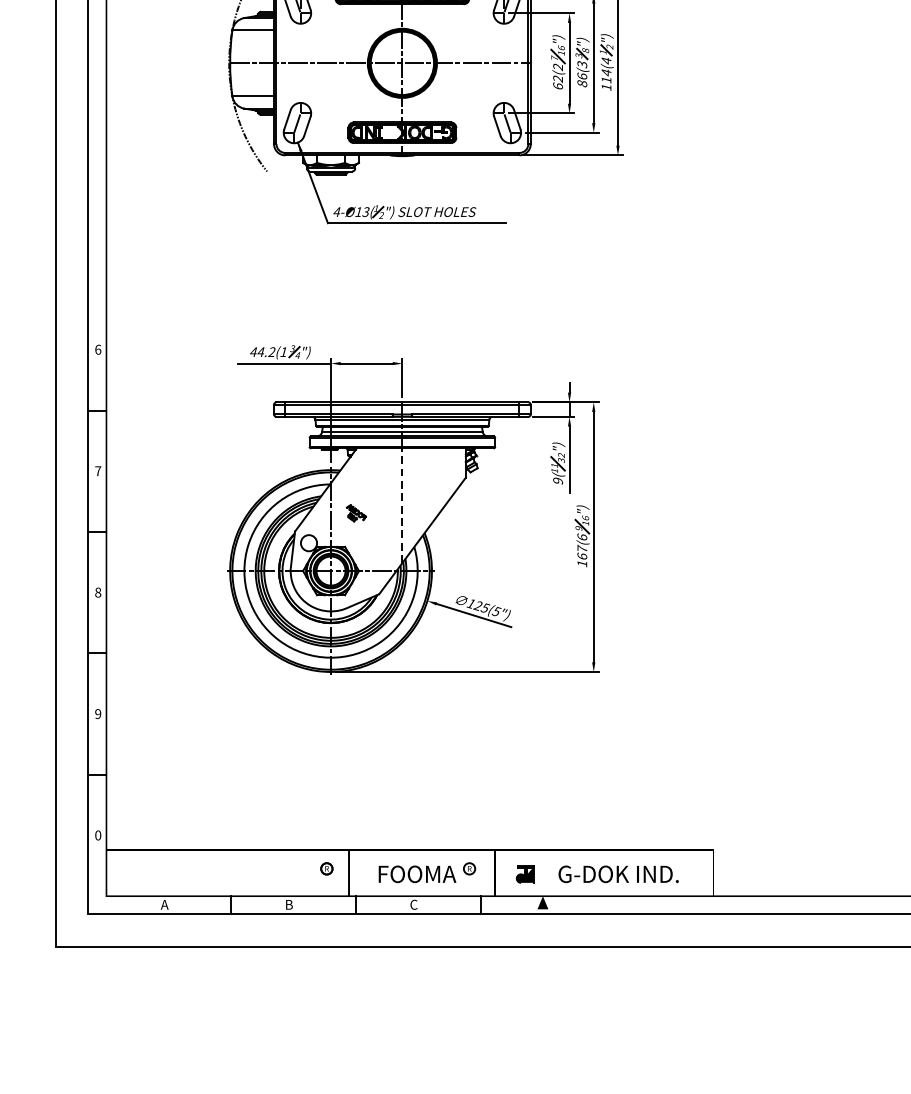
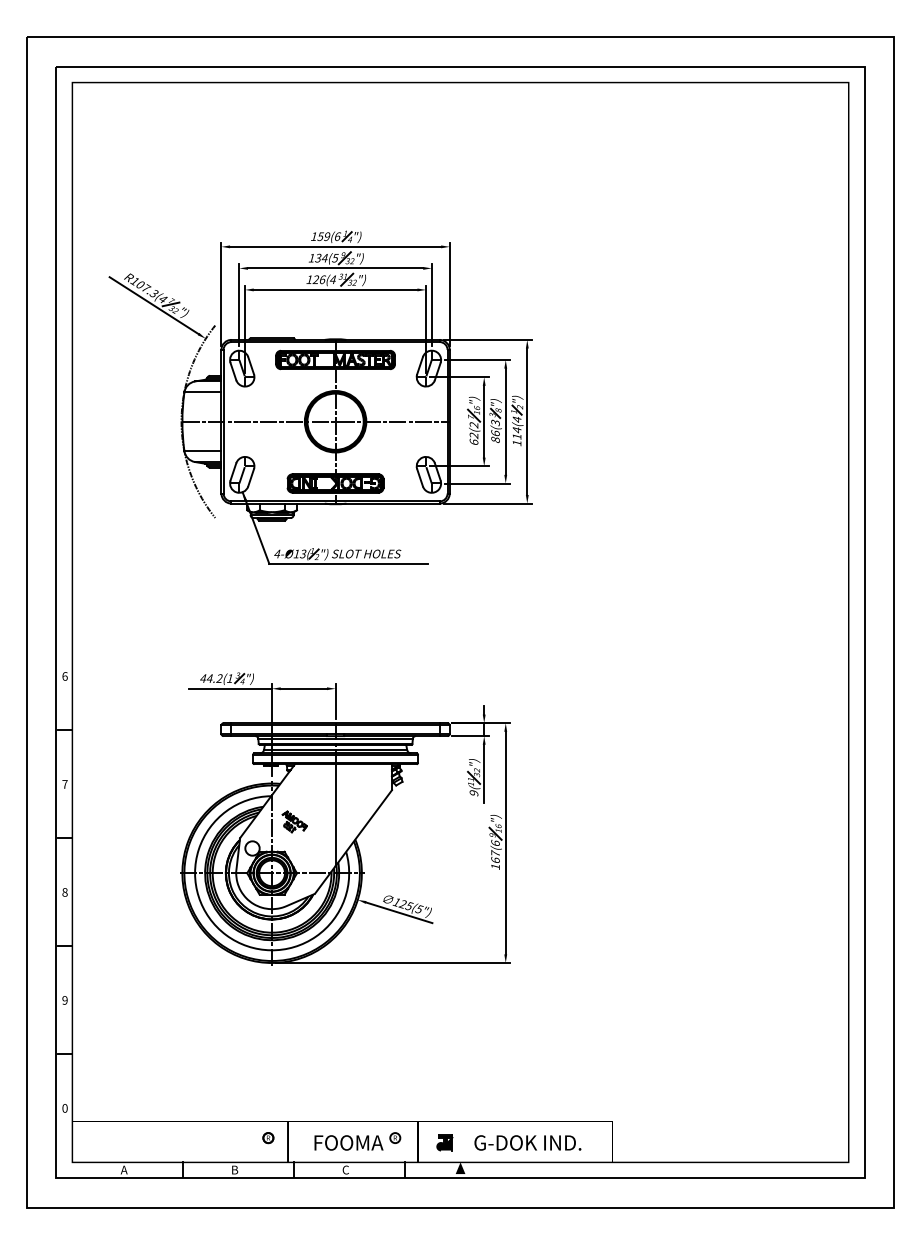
line: (402, 506) -> (335, 815), dashed -> solid
part: (356, 512) -> (294, 821), size x1.43

